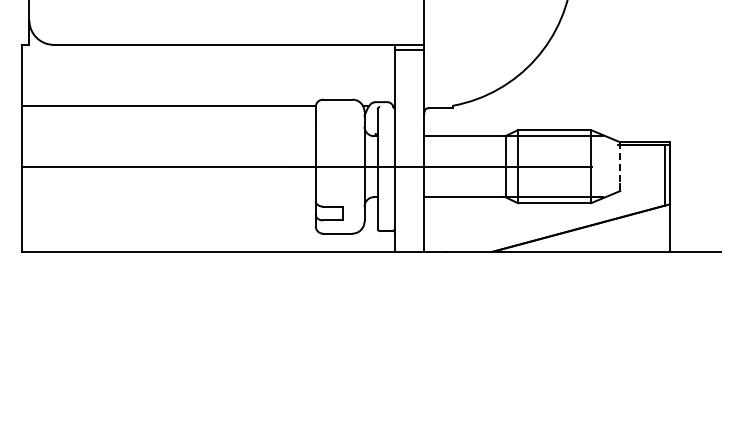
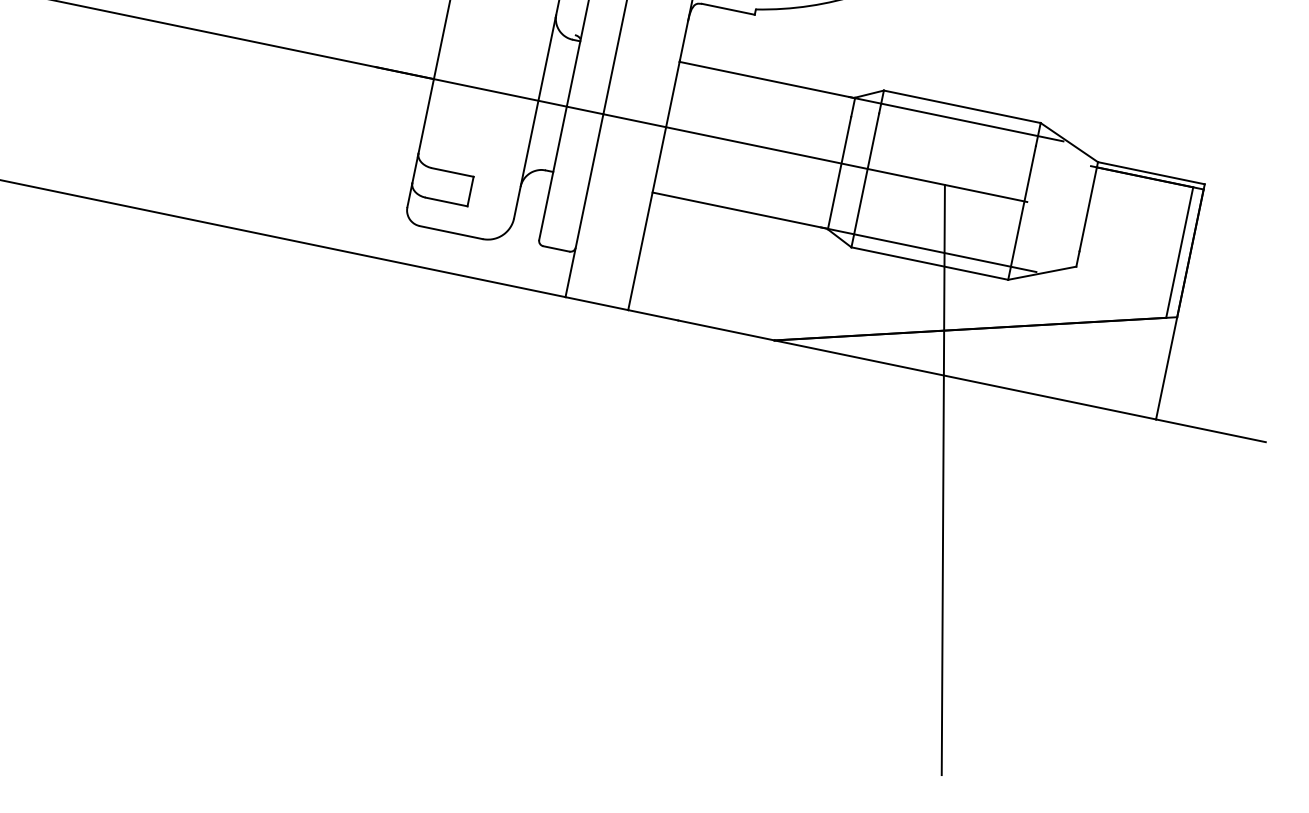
line: (620, 163) -> (1089, 207), dashed -> solid
line: (580, 298) -> (943, 479), added

